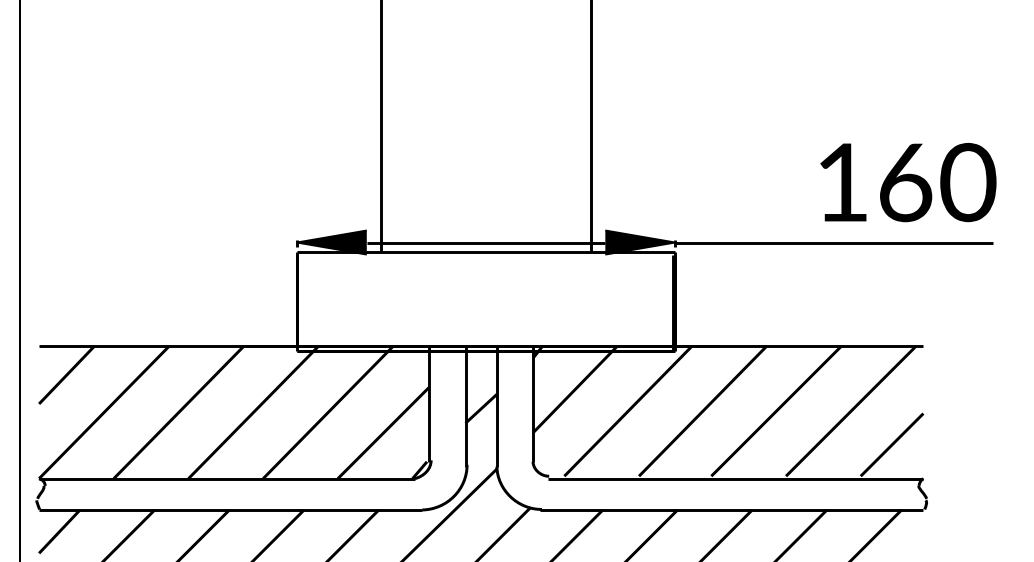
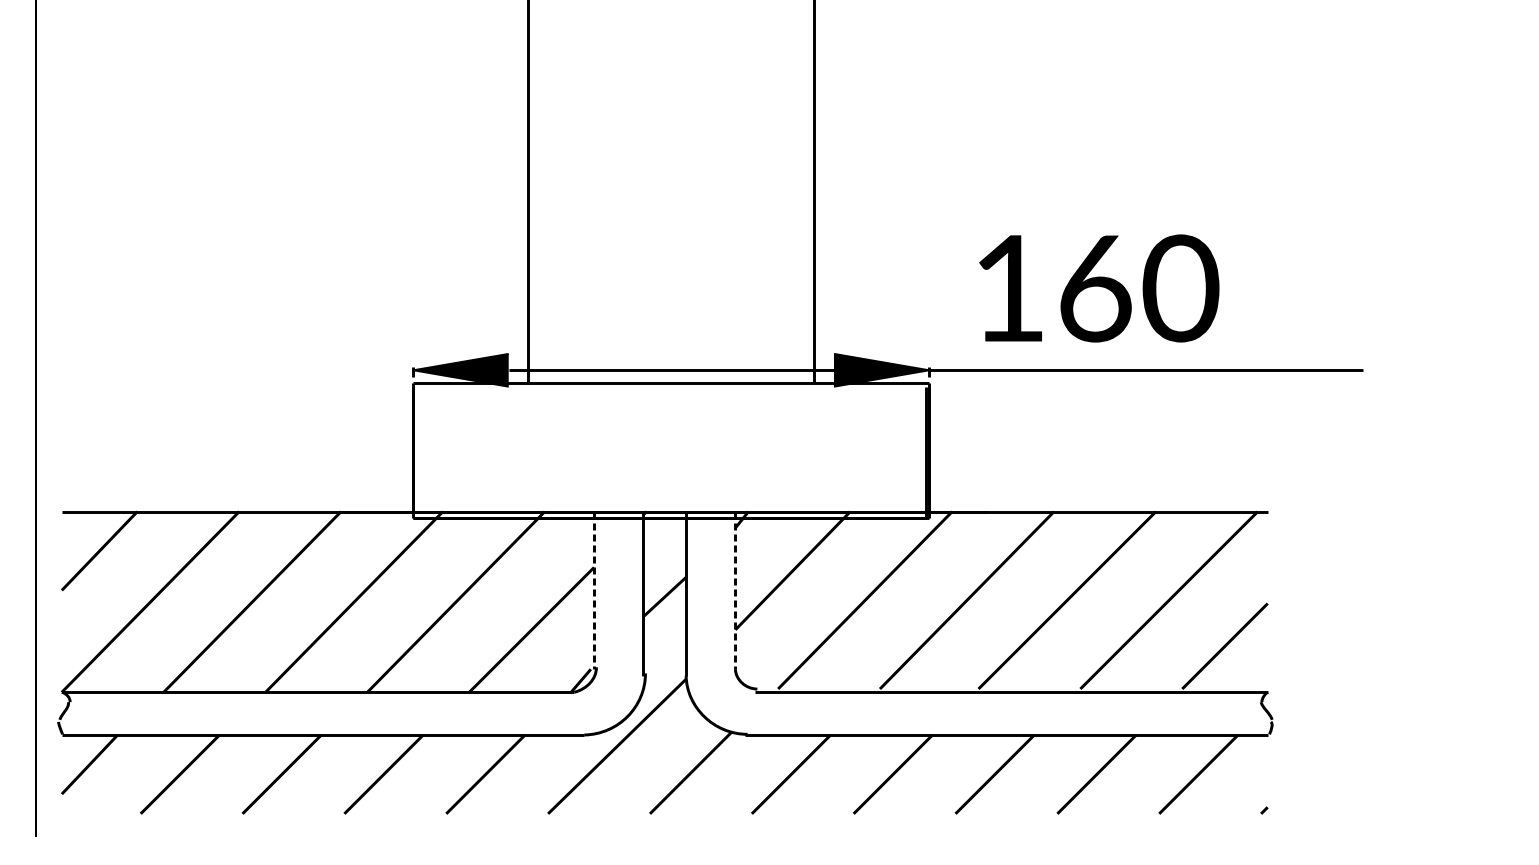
text: (908, 182) -> (1099, 288), moved
line: (429, 404) -> (594, 590), solid -> dashed
line: (533, 404) -> (735, 590), solid -> dashed

